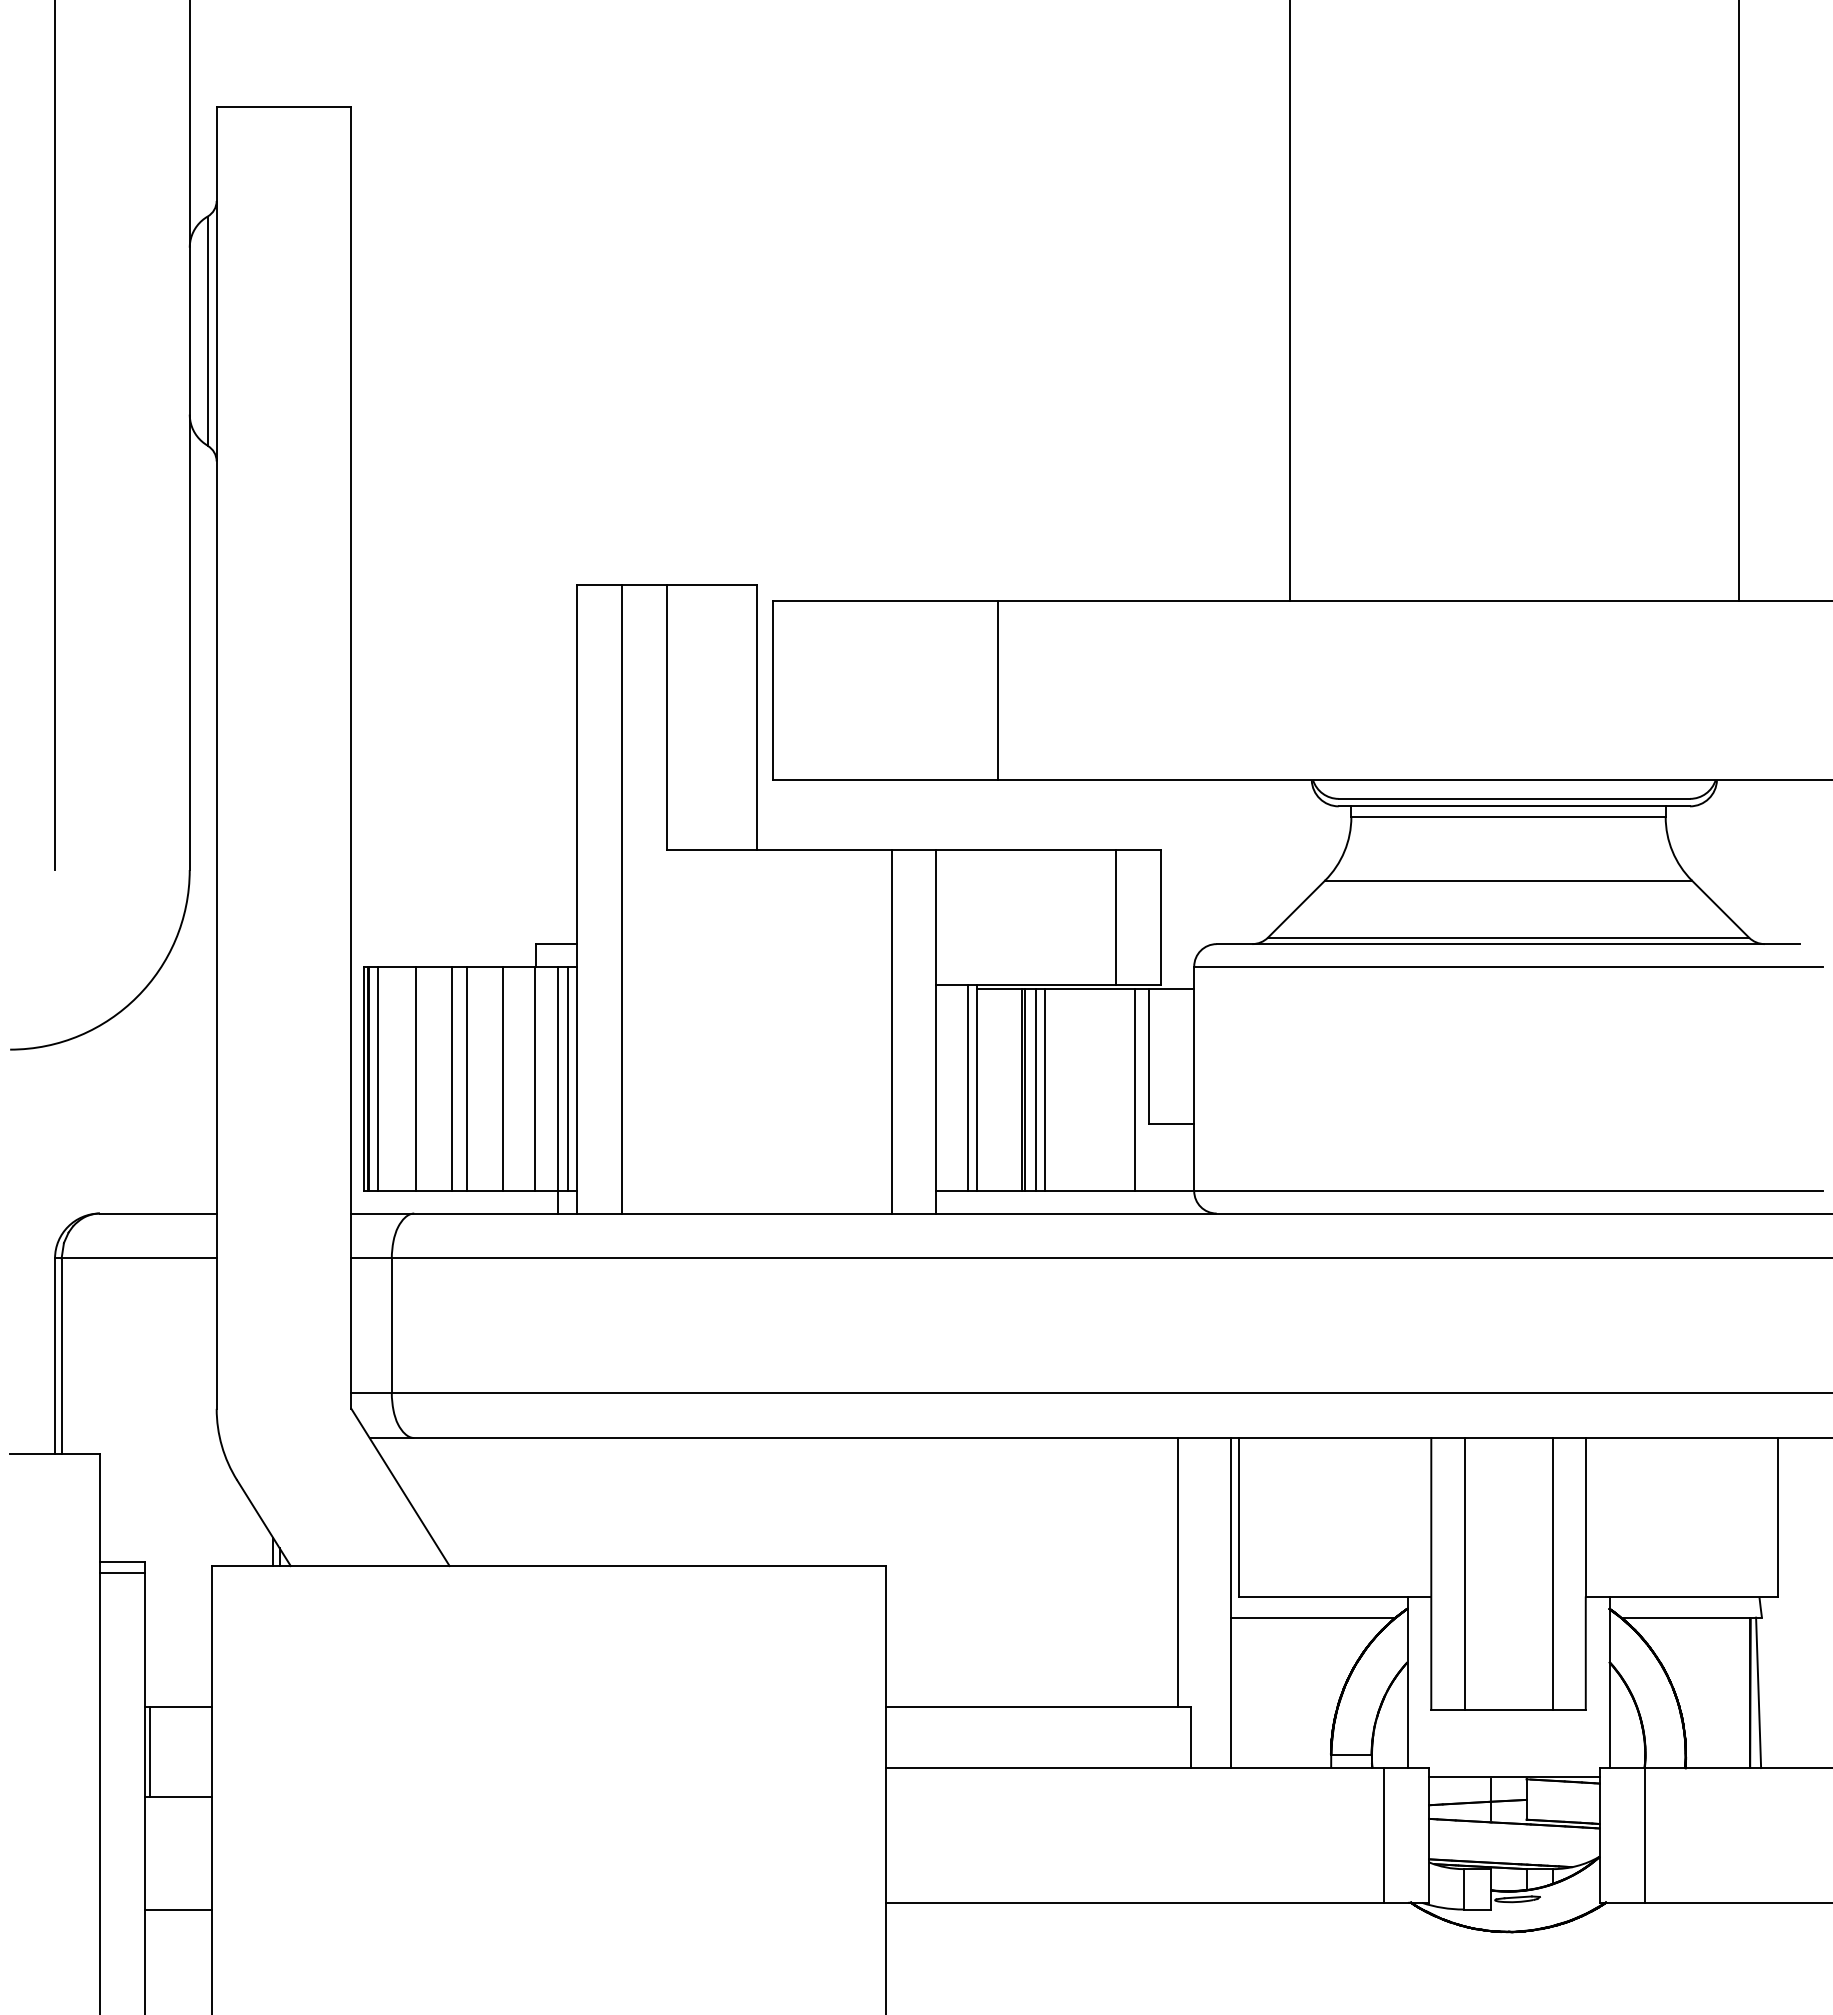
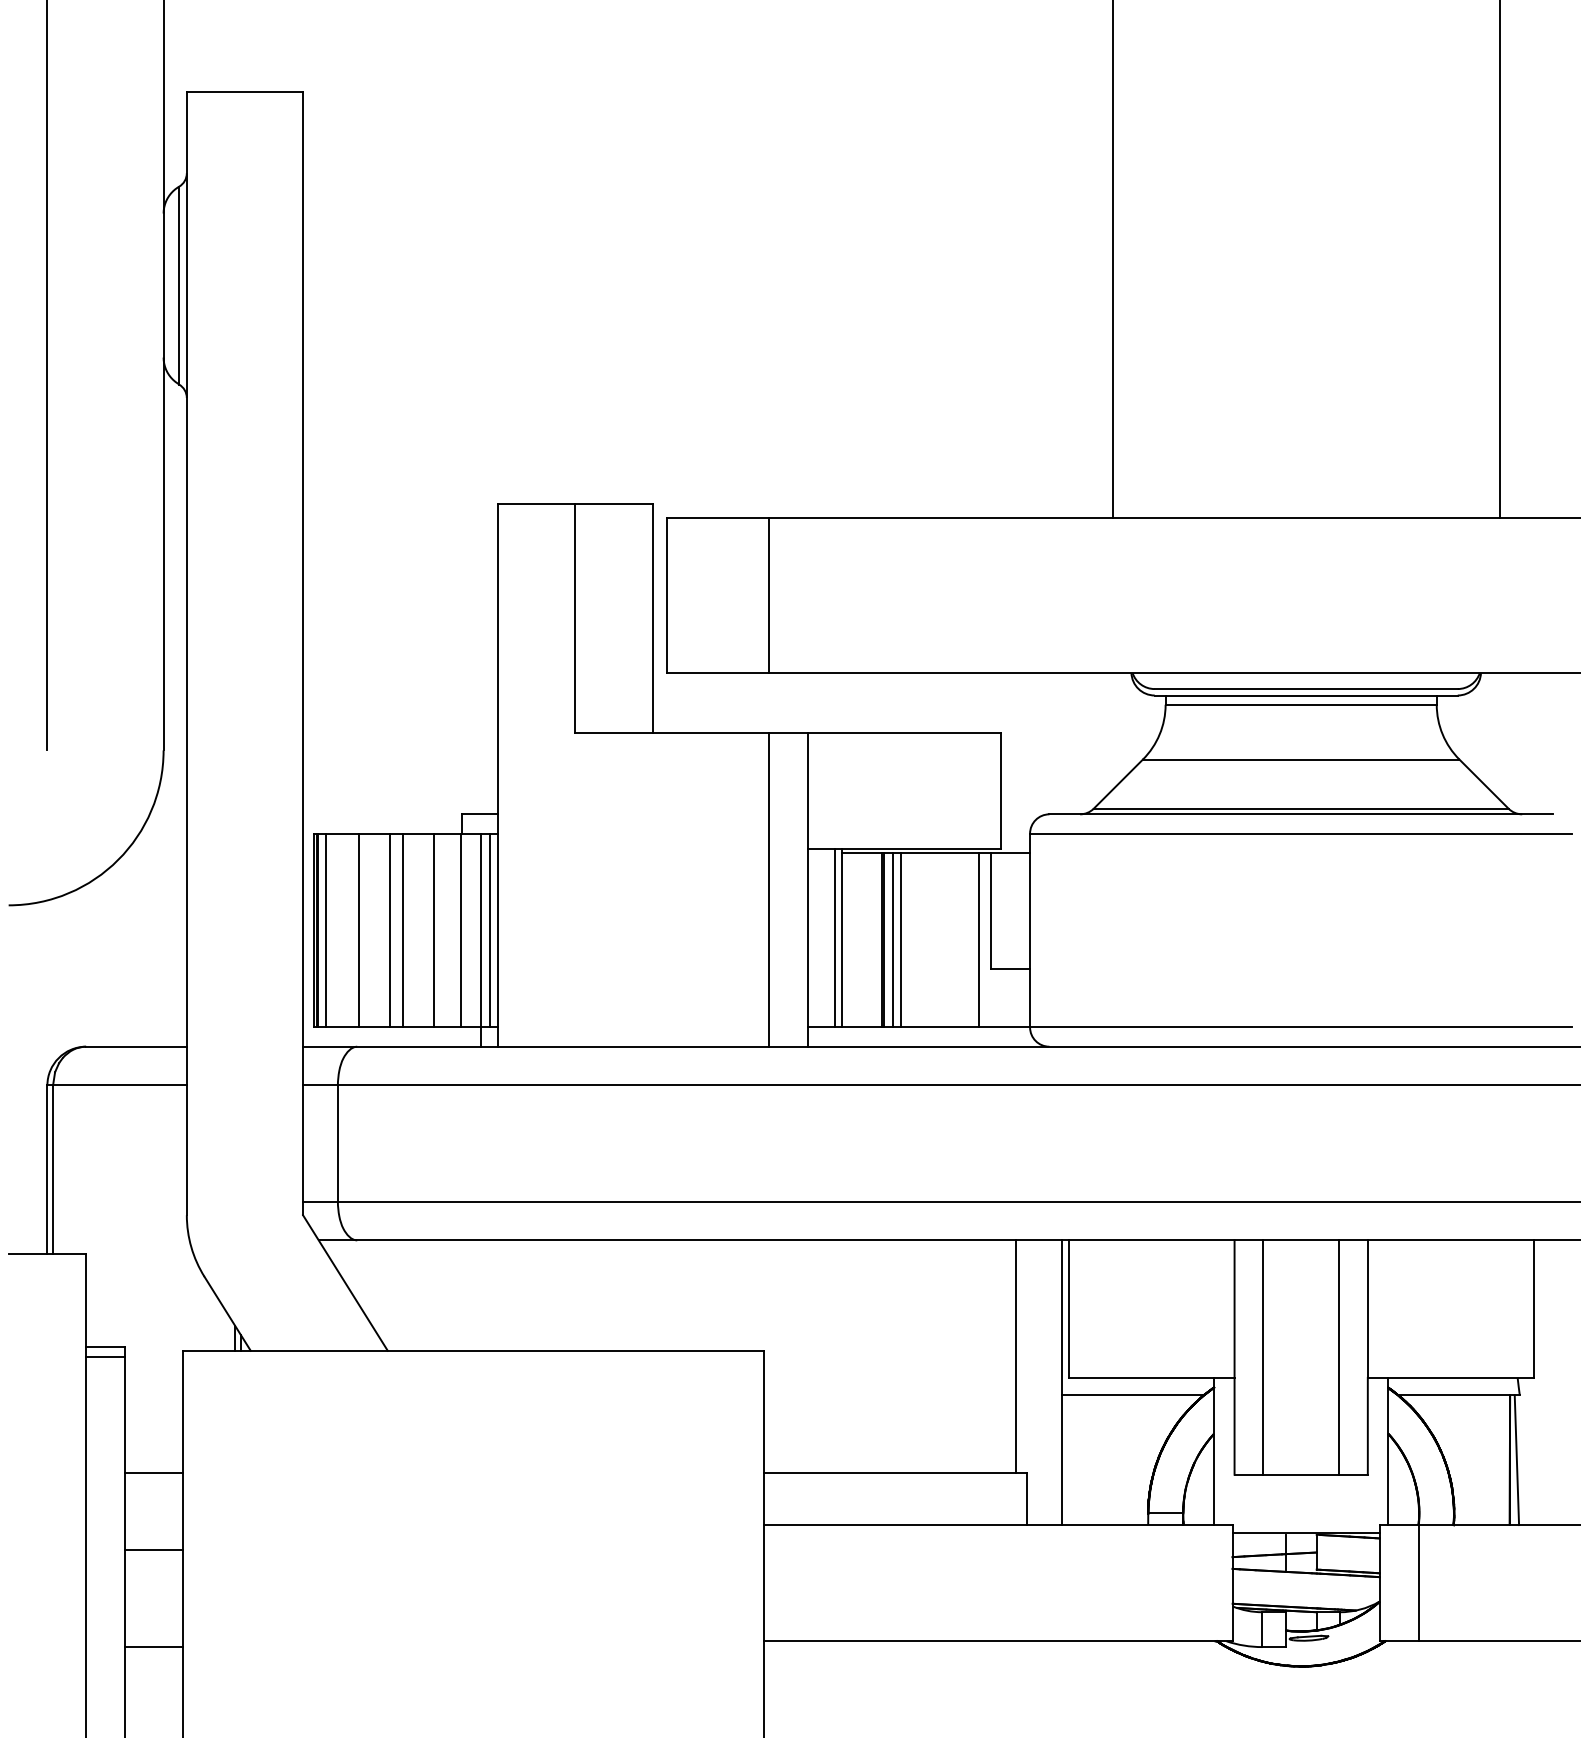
line: (997, 690) -> (768, 595), moved
line: (622, 898) -> (536, 774), removed
line: (1116, 916) -> (963, 790), removed
line: (149, 1752) -> (128, 1511), removed
line: (1384, 1835) -> (1194, 1583), removed

